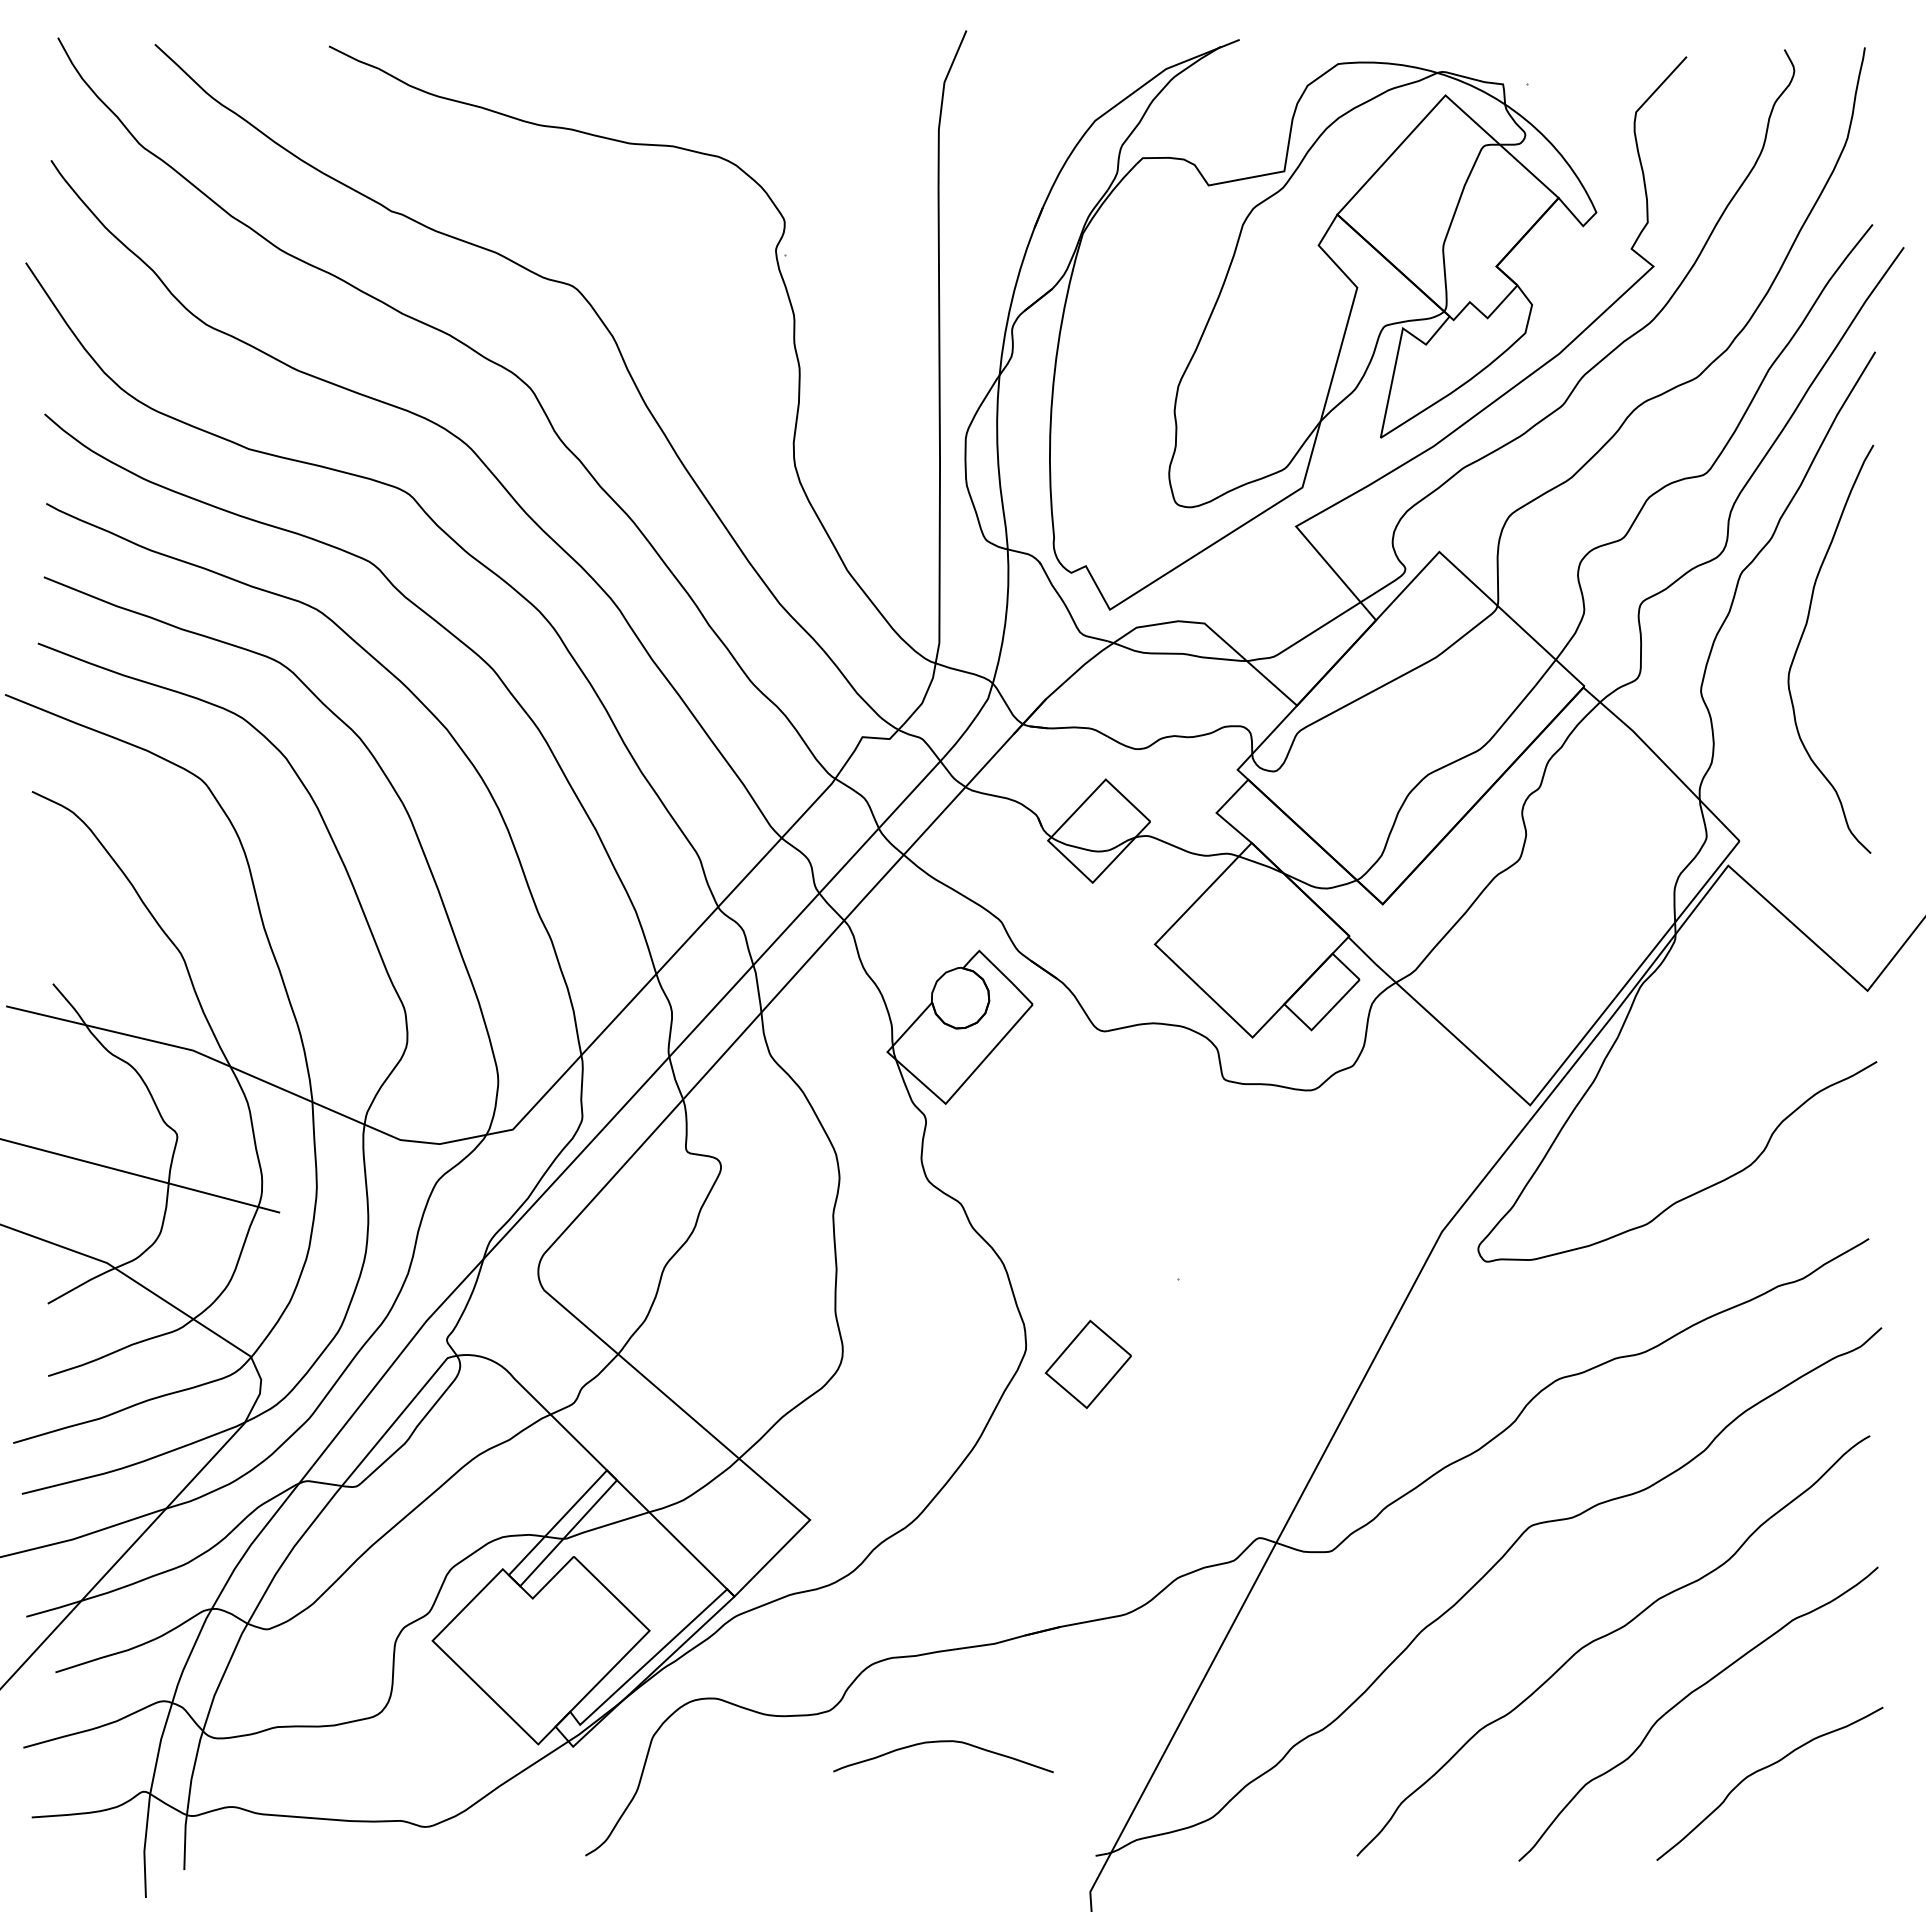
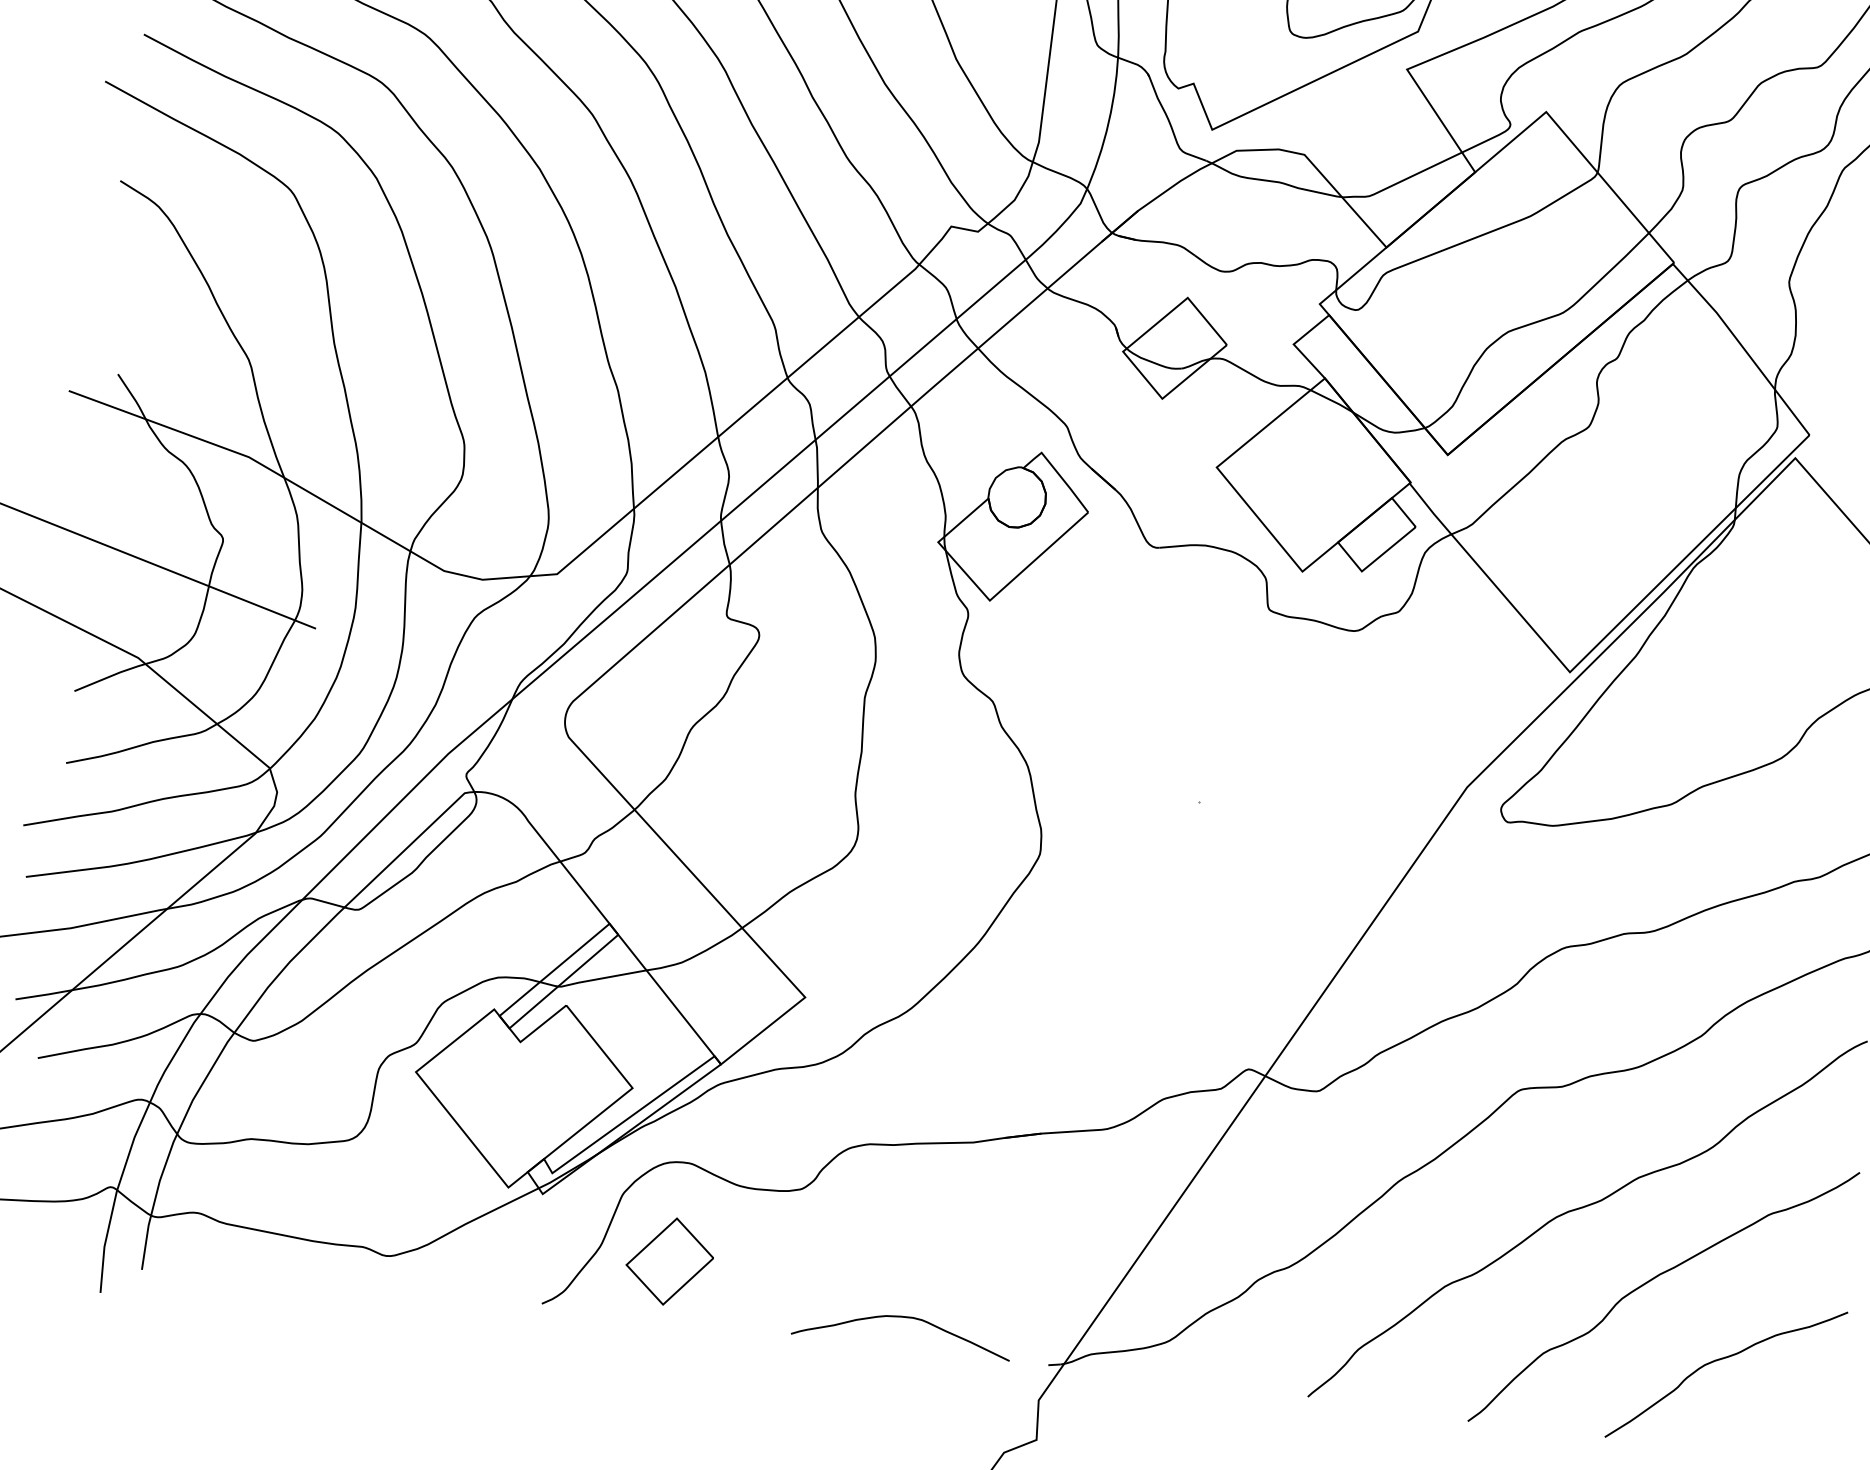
part: (1087, 1363) -> (669, 1260), moved
curve: (943, 1742) -> (903, 1318), moved

